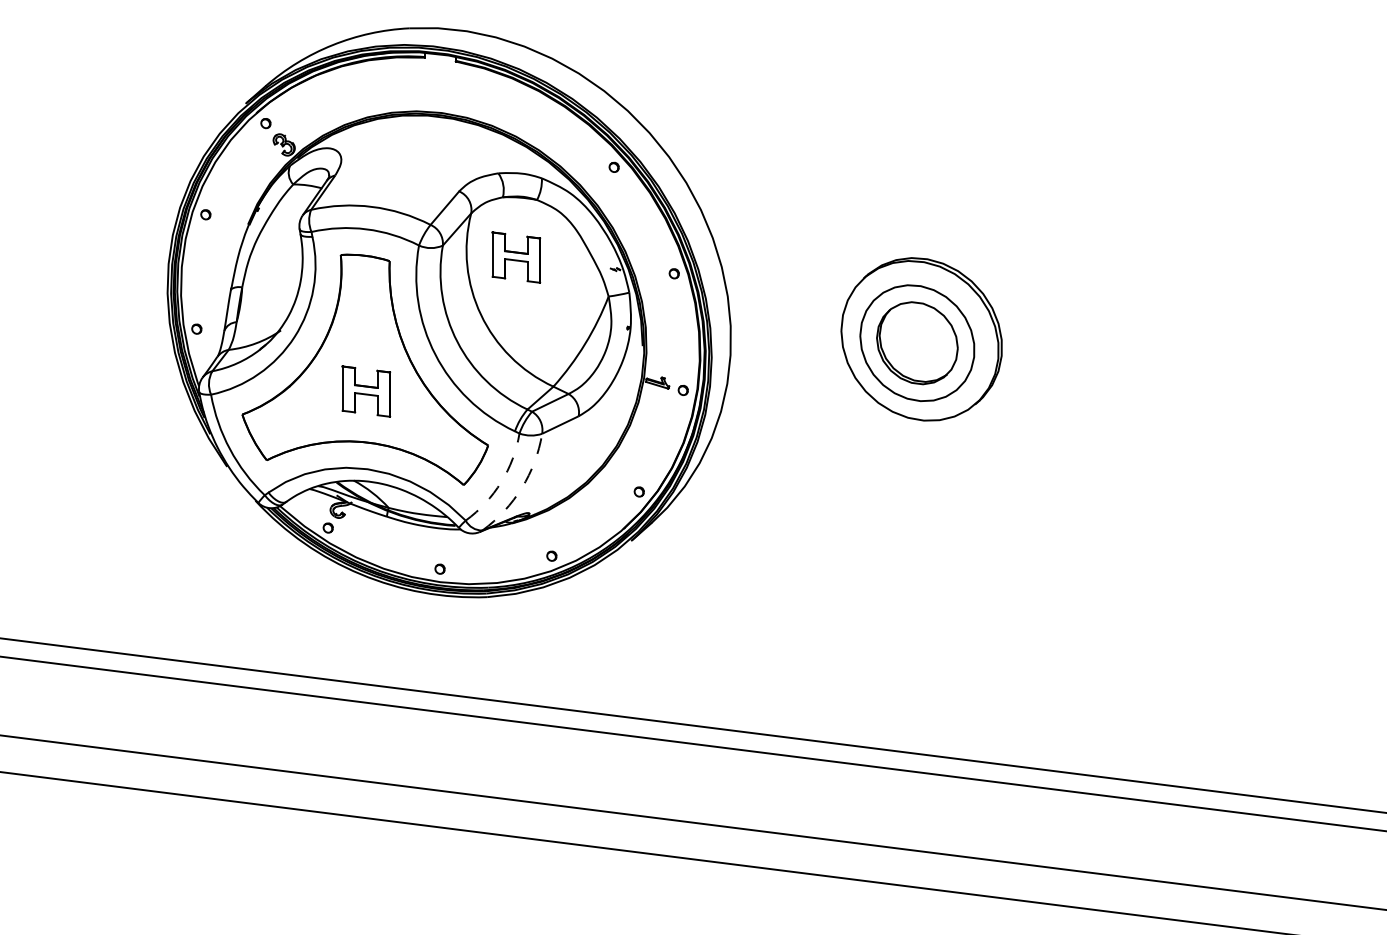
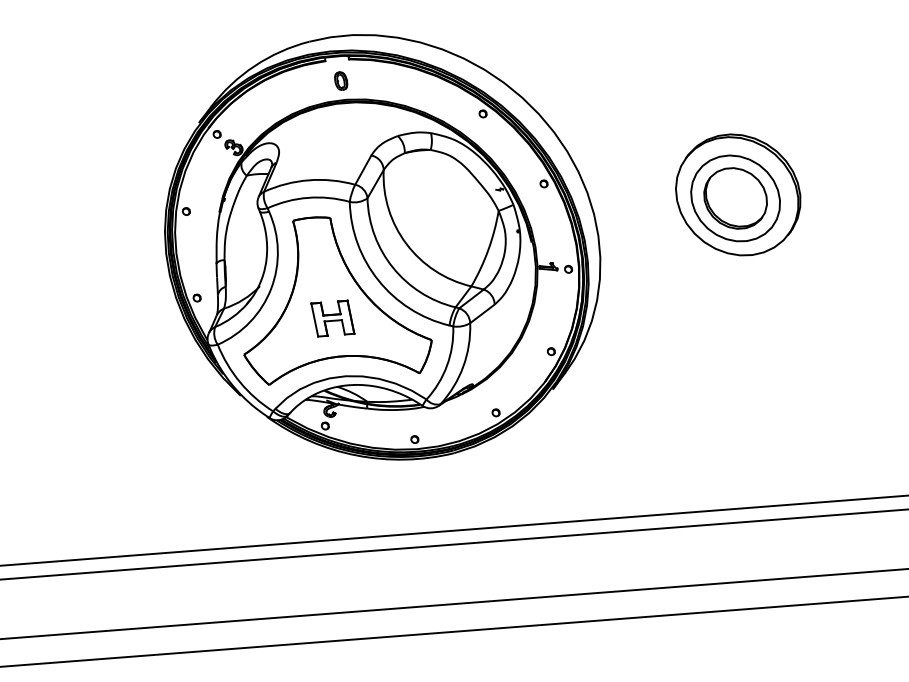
part: (439, 87) -> (340, 81), added
part: (516, 257) -> (424, 195), removed
arc: (501, 482) -> (447, 365), dashed -> solid
arc: (521, 488) -> (463, 367), dashed -> solid

